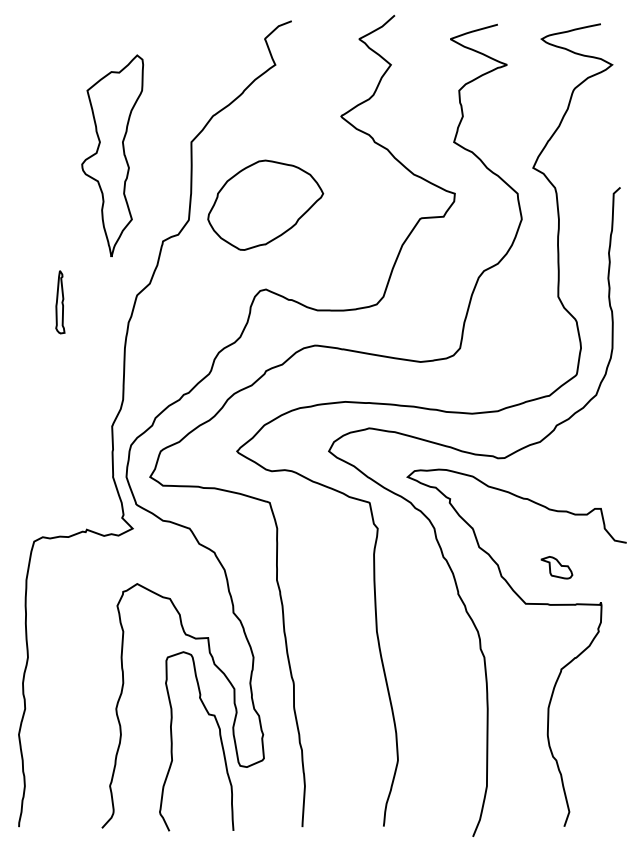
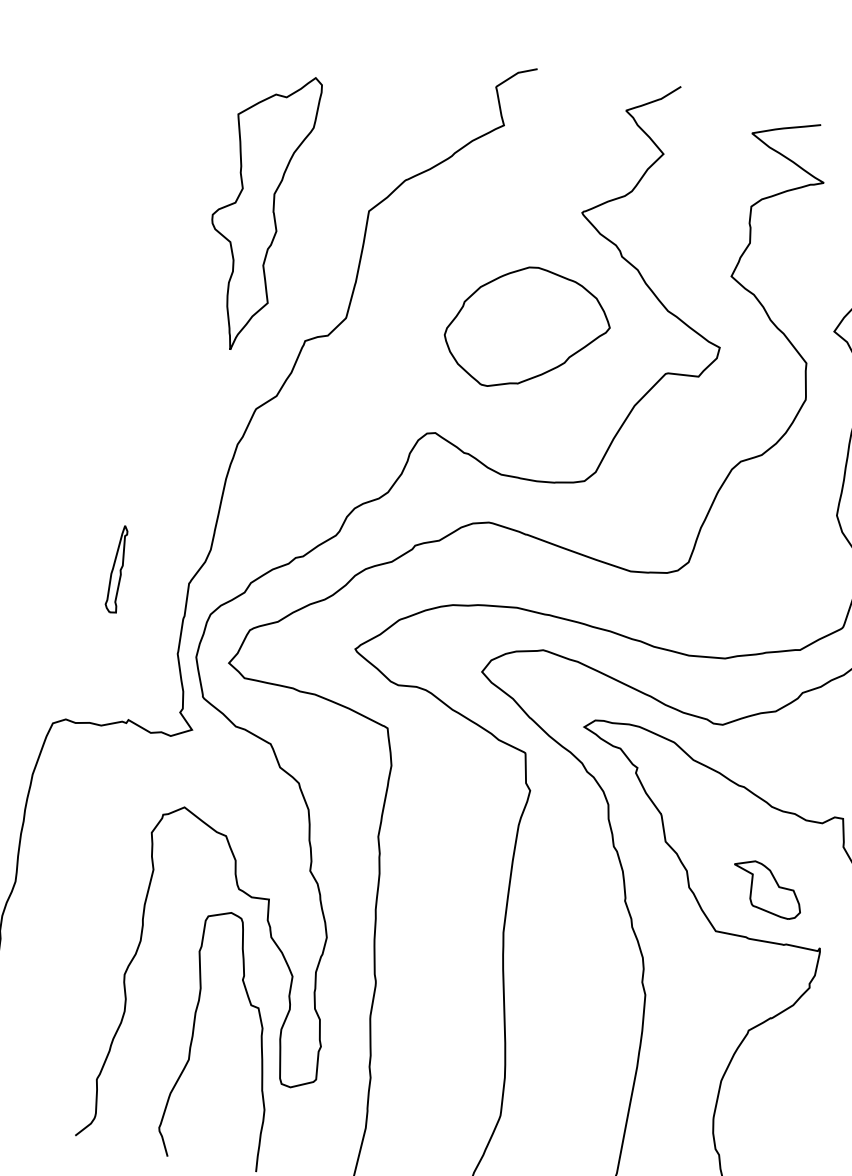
part: (265, 204) -> (527, 328), moved
part: (60, 302) -> (118, 569), moved
part: (556, 567) -> (767, 888), size x1.67

